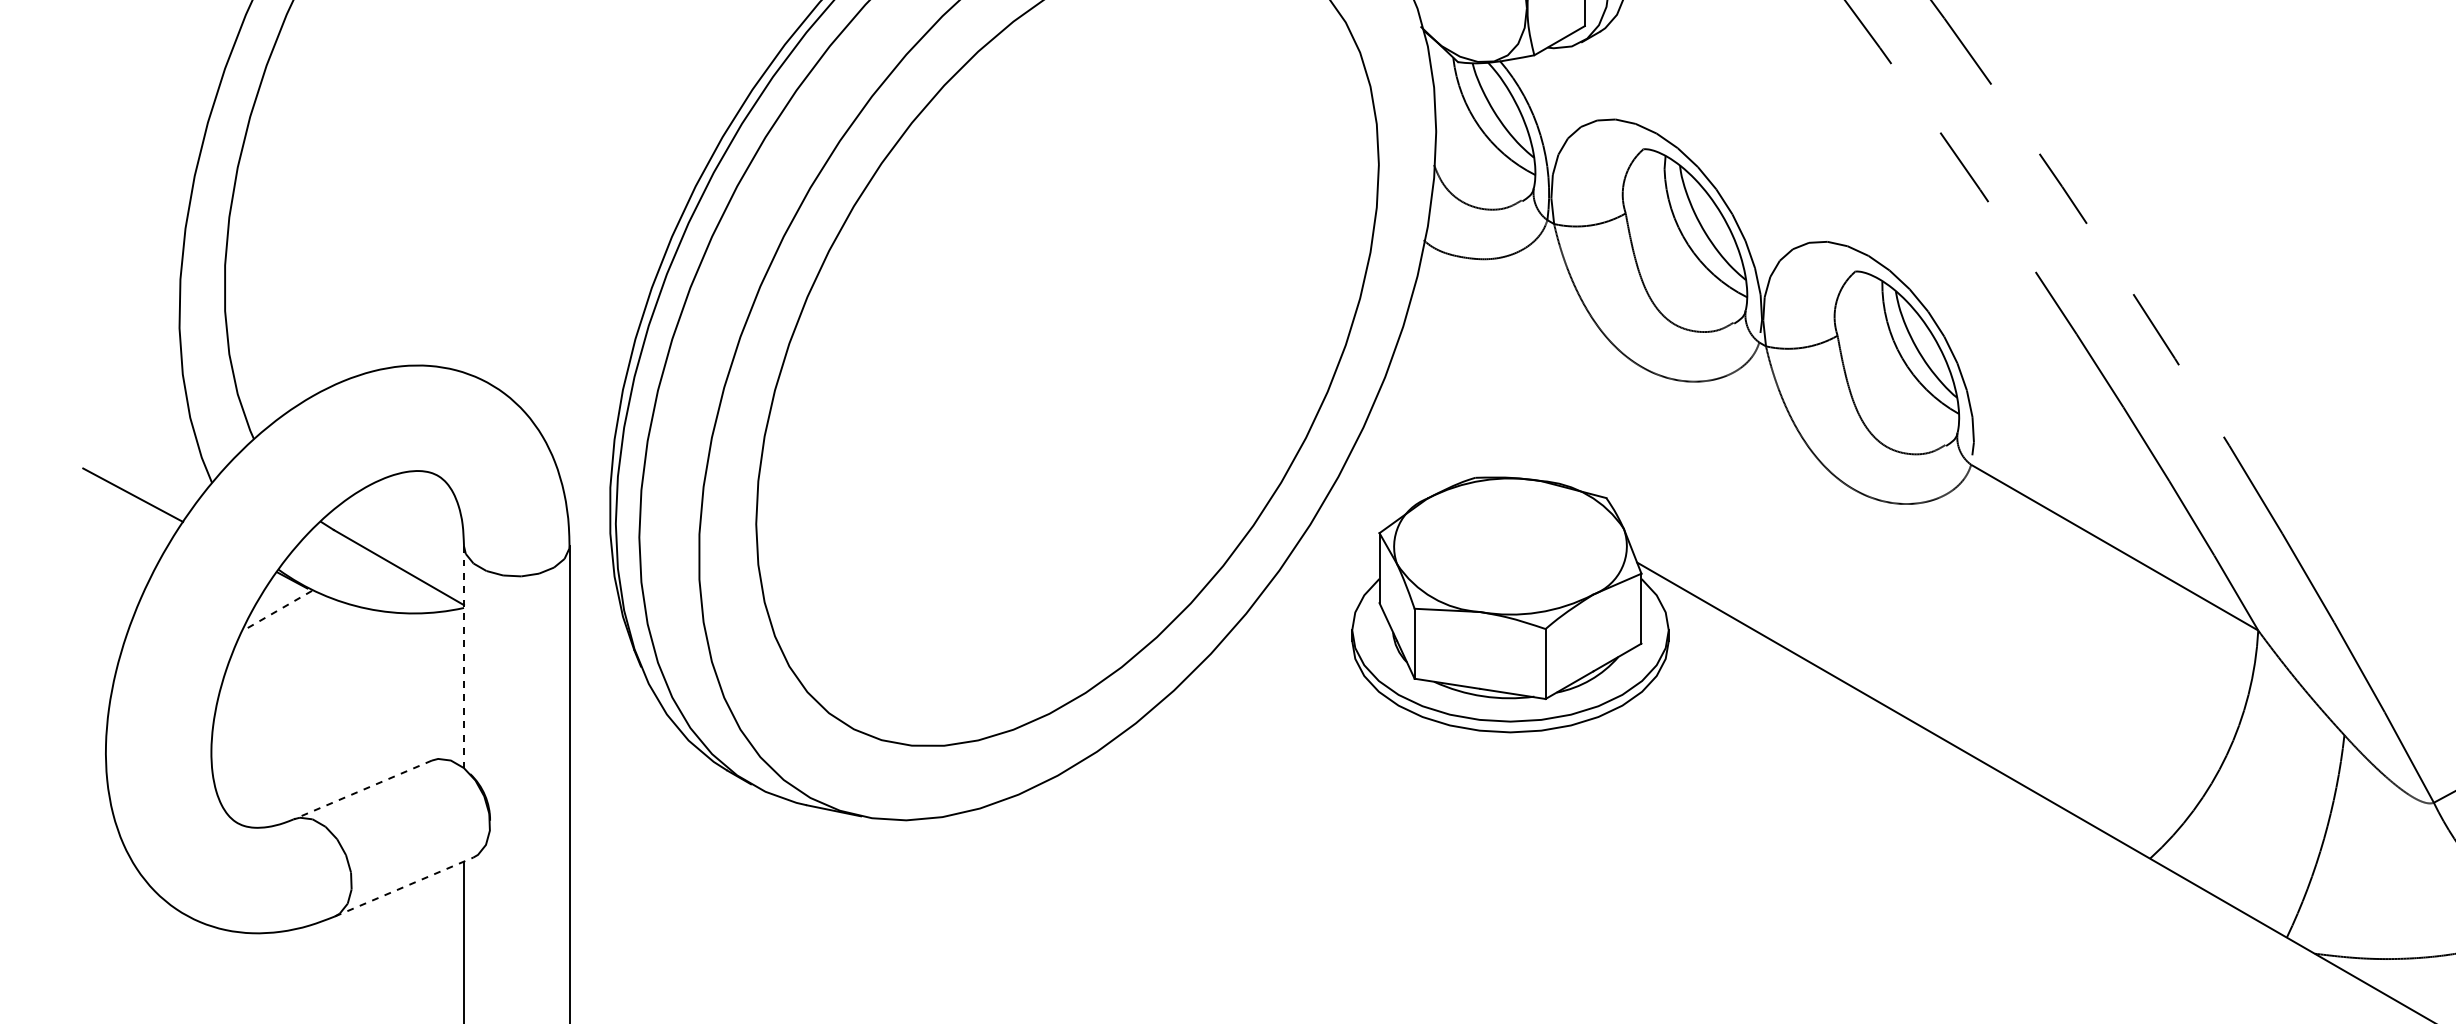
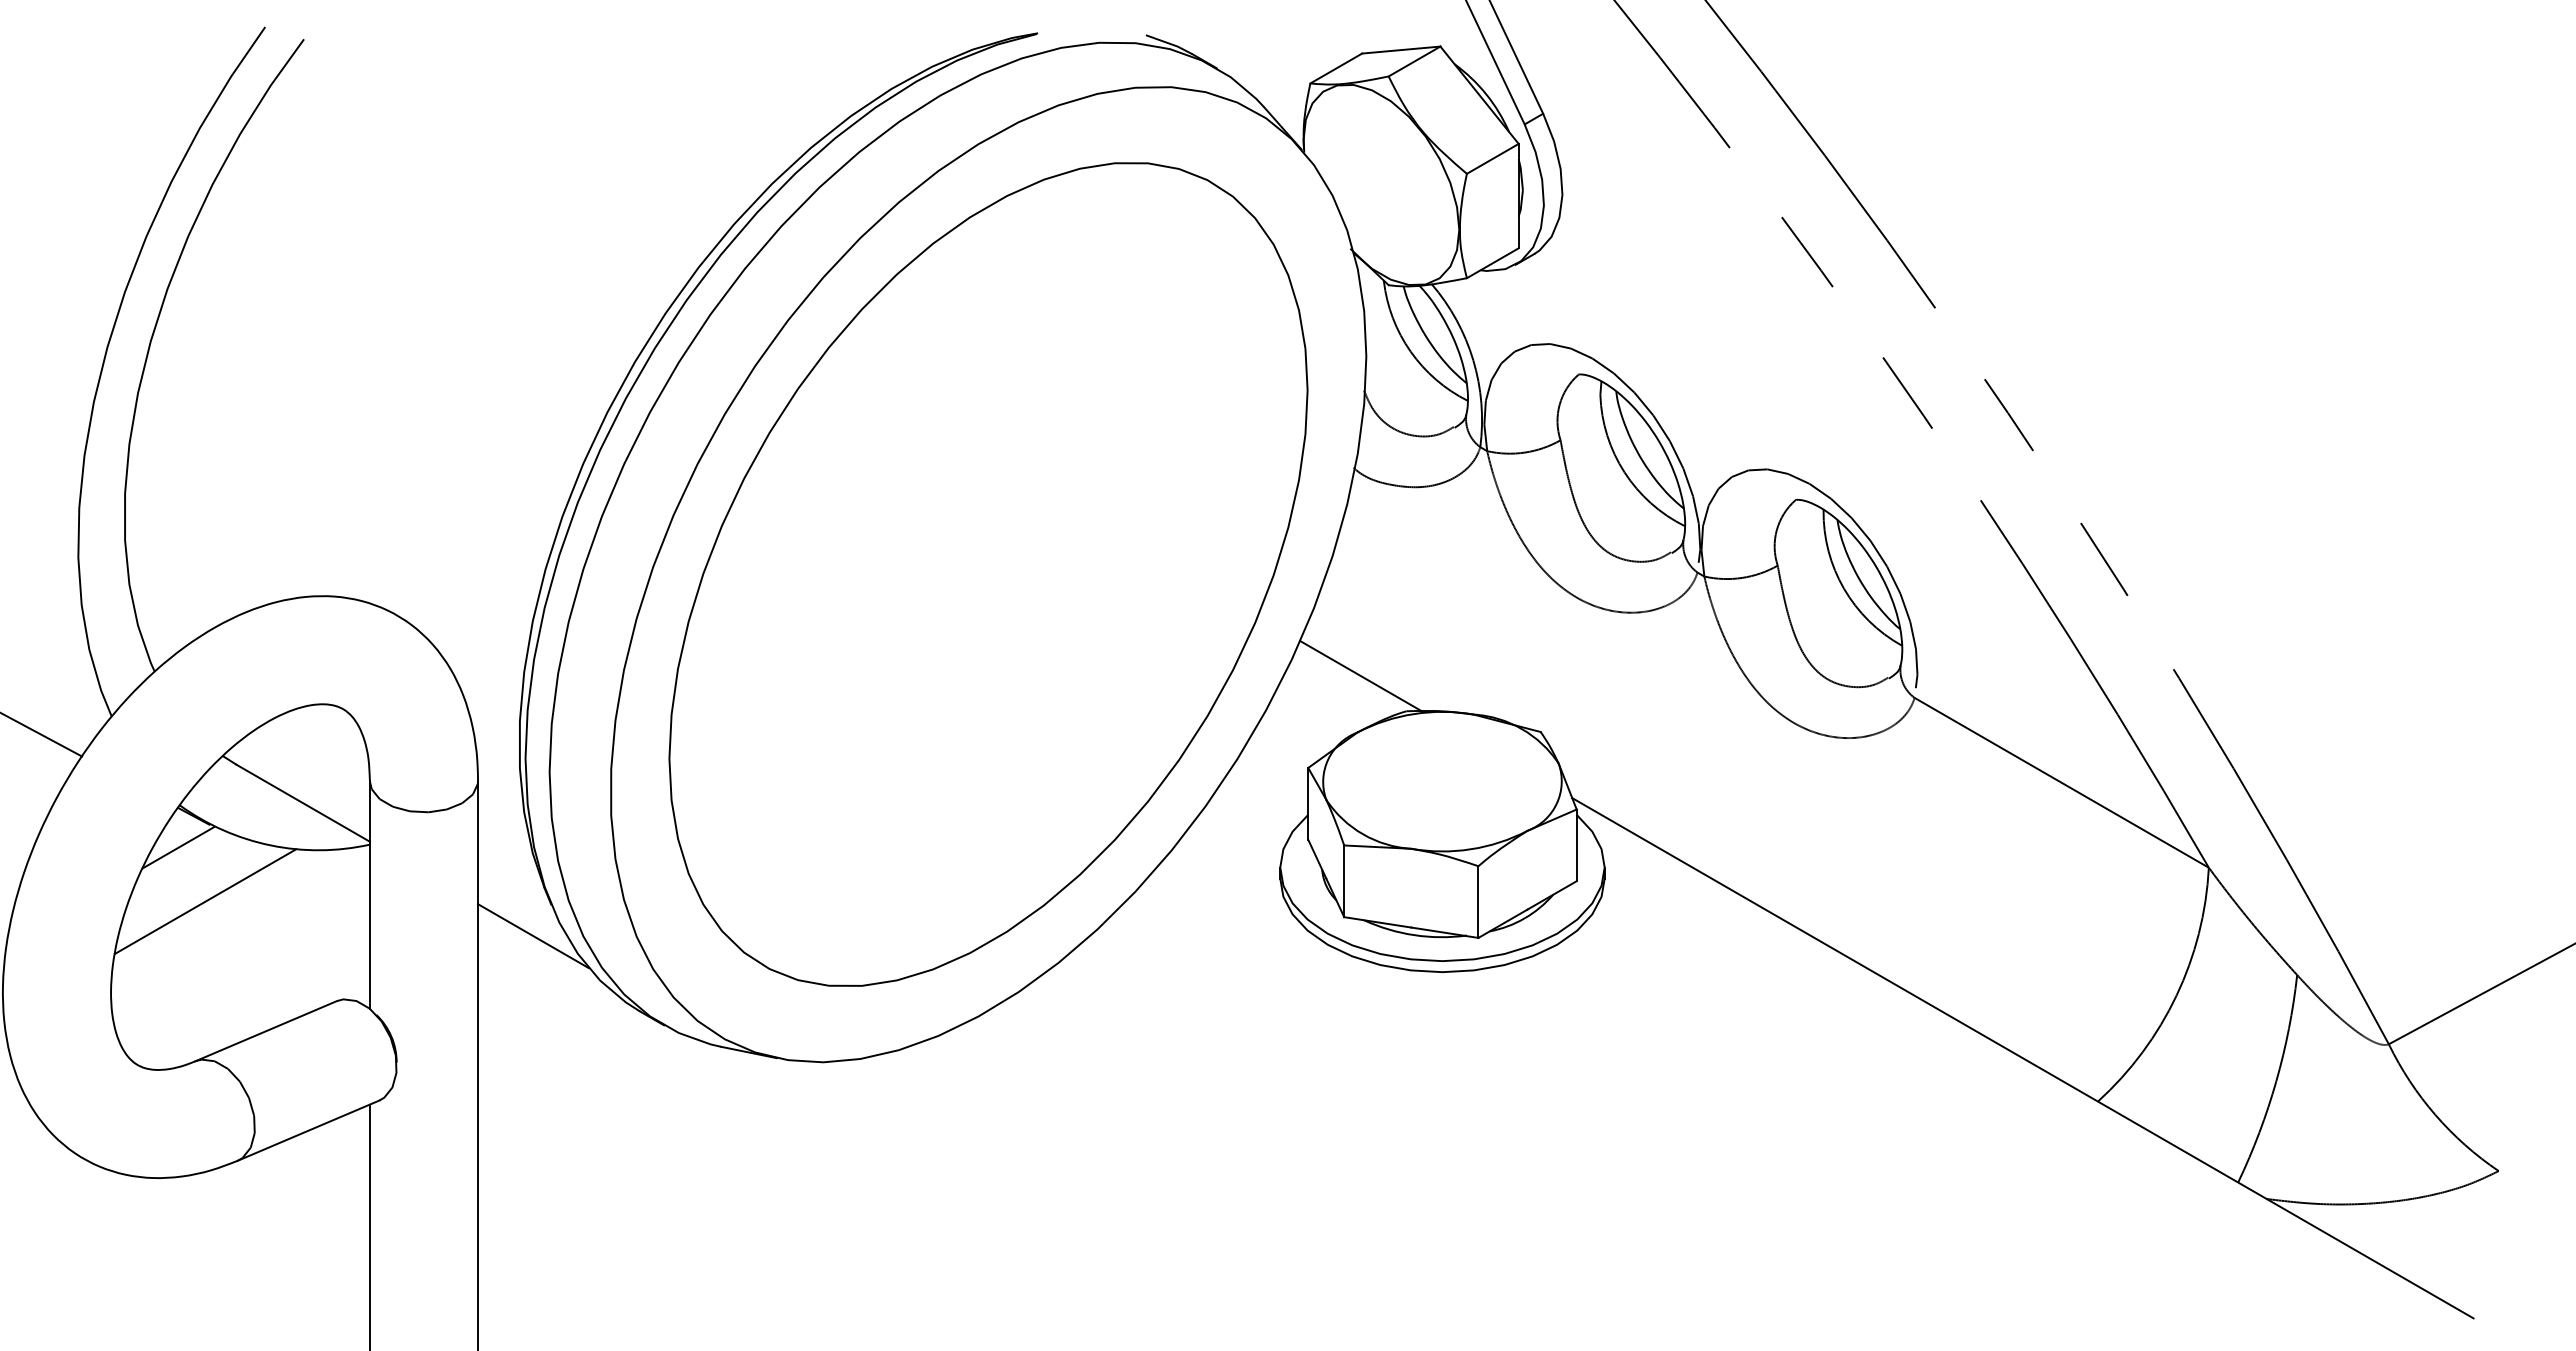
line: (1431, 443) -> (1361, 676), added
line: (276, 611) -> (177, 848), dashed -> solid
line: (463, 657) -> (369, 895), dashed -> solid
line: (303, 663) -> (205, 901), added
line: (623, 697) -> (533, 936), added
line: (363, 790) -> (266, 1031), dashed -> solid
line: (404, 886) -> (308, 1130), dashed -> solid

